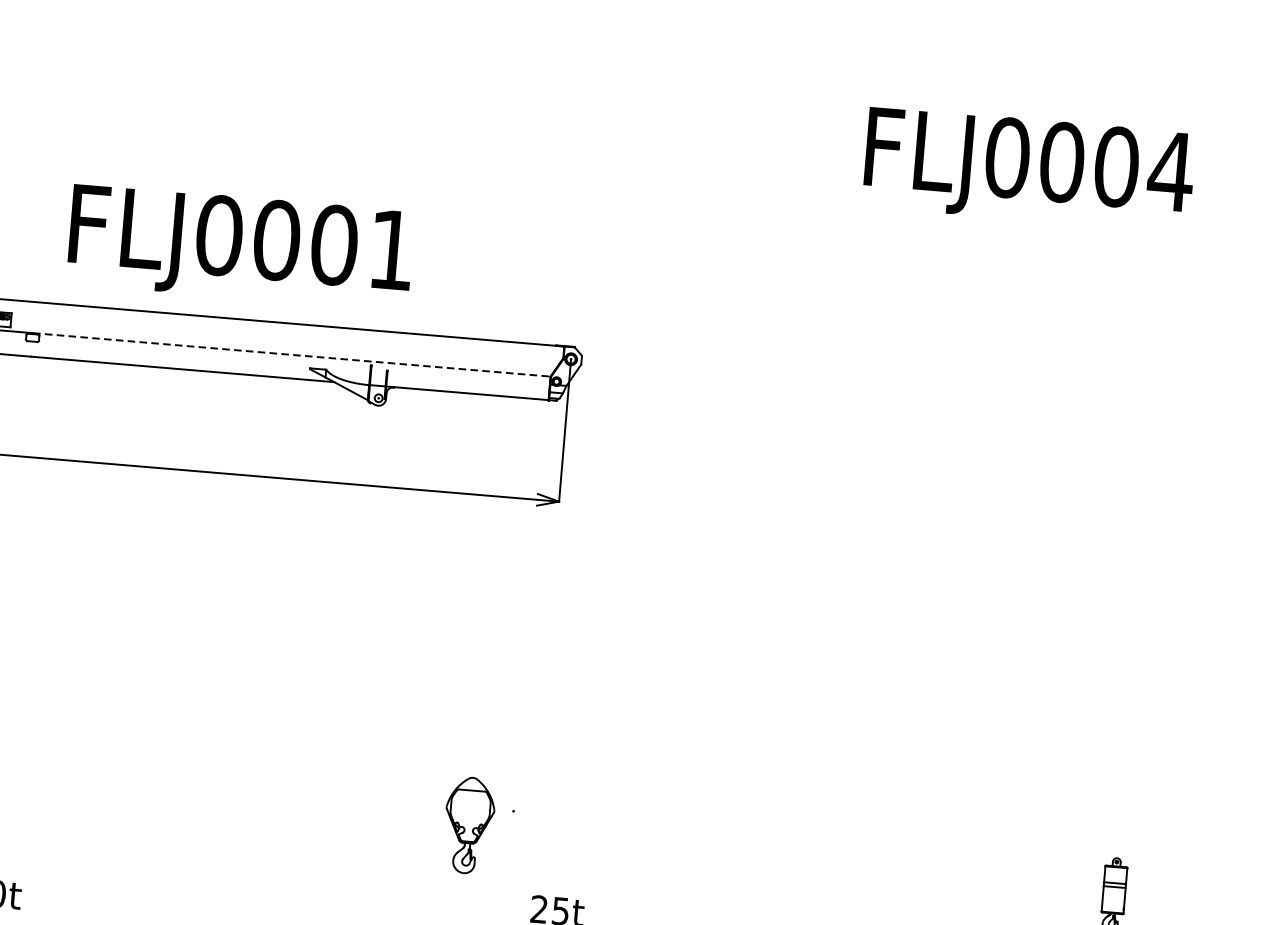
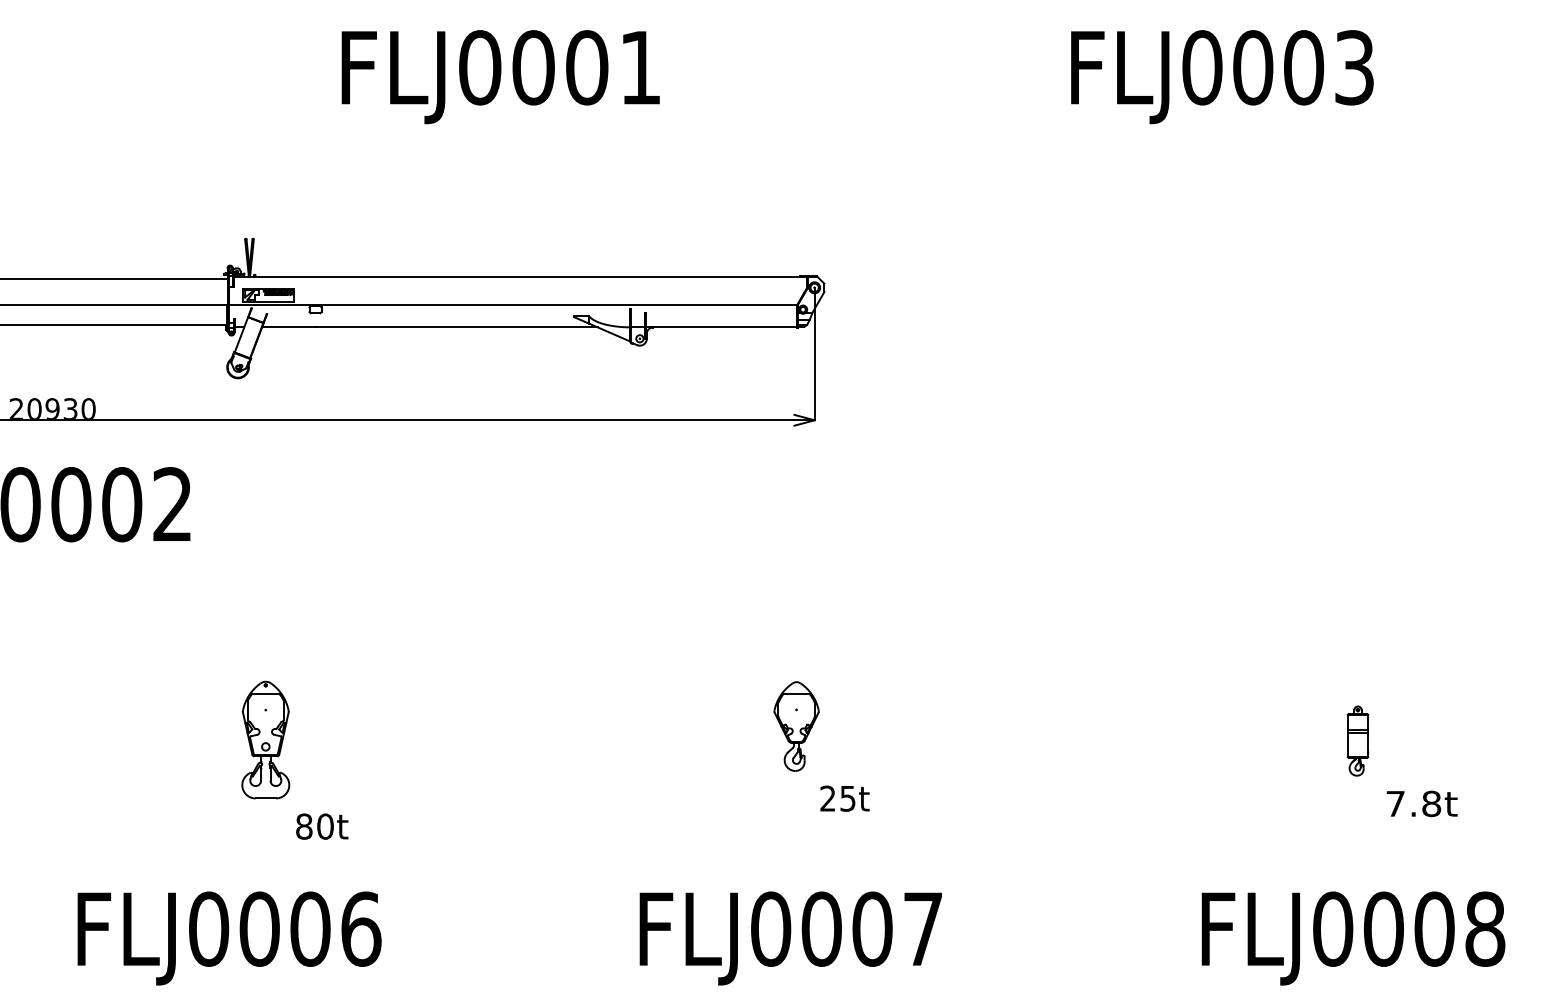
text: (1171, 171) -> (1354, 67), FLJ0004 -> FLJ0003
text: (240, 247) -> (500, 77), moved
line: (292, 354) -> (556, 305), dashed -> solid
part: (468, 825) -> (796, 726), moved

